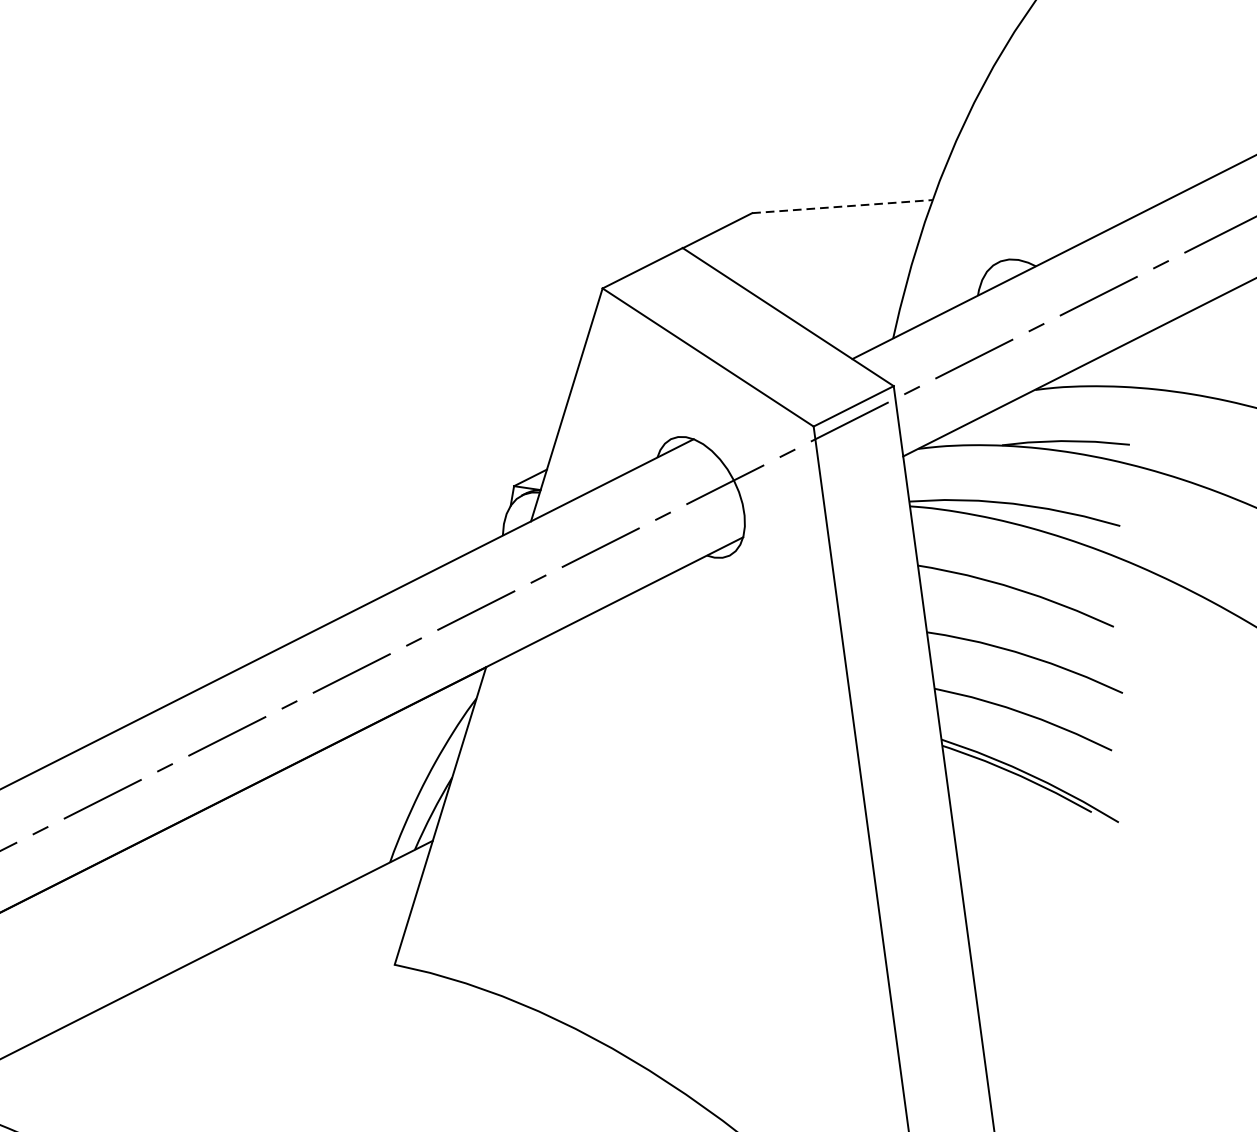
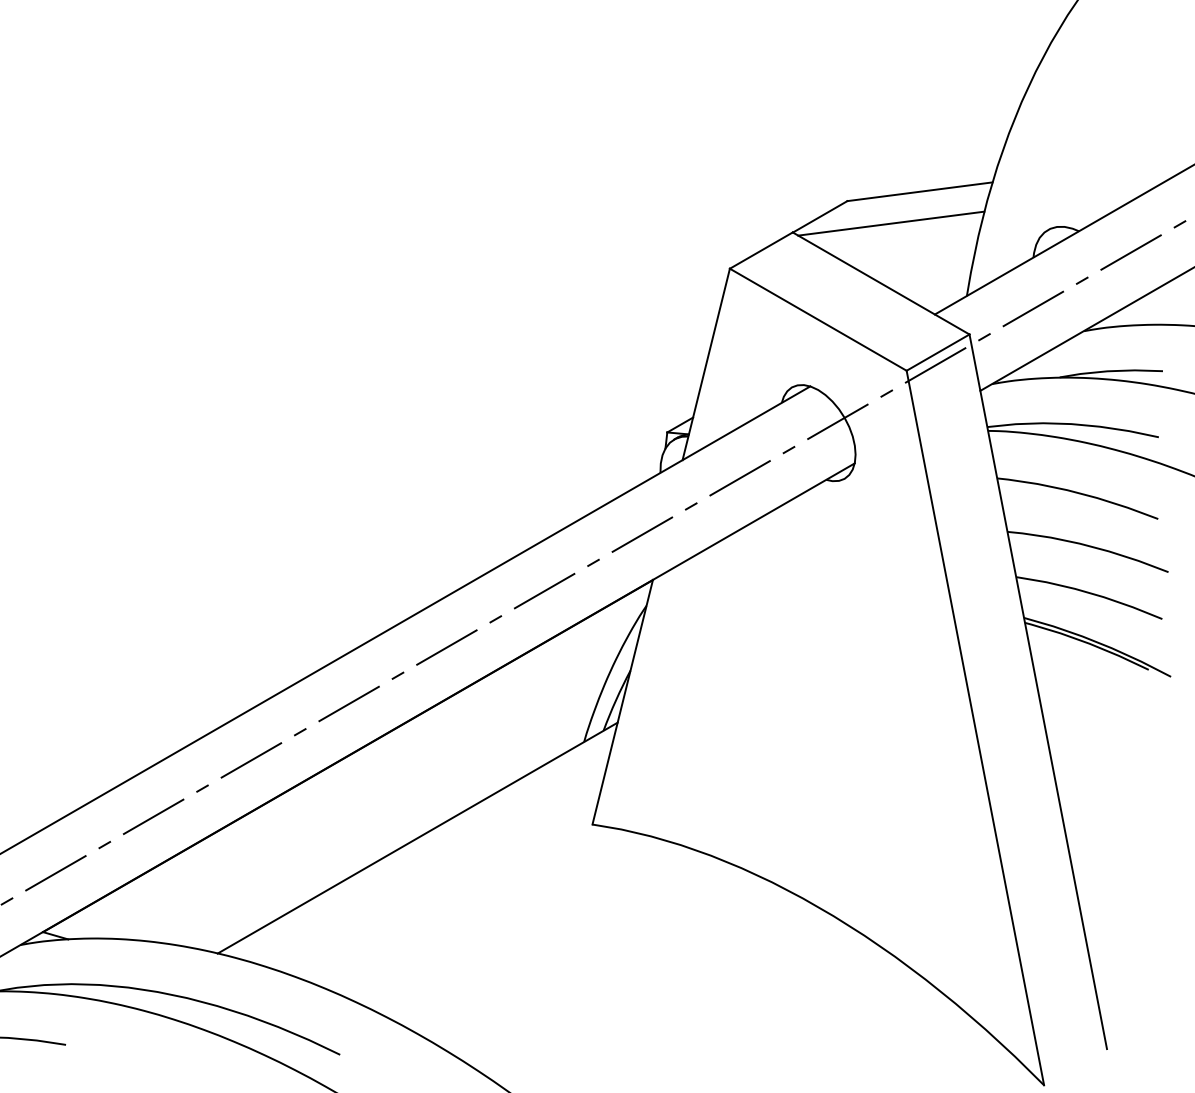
line: (843, 206) -> (920, 191), dashed -> solid
line: (805, 243) -> (891, 223), added

